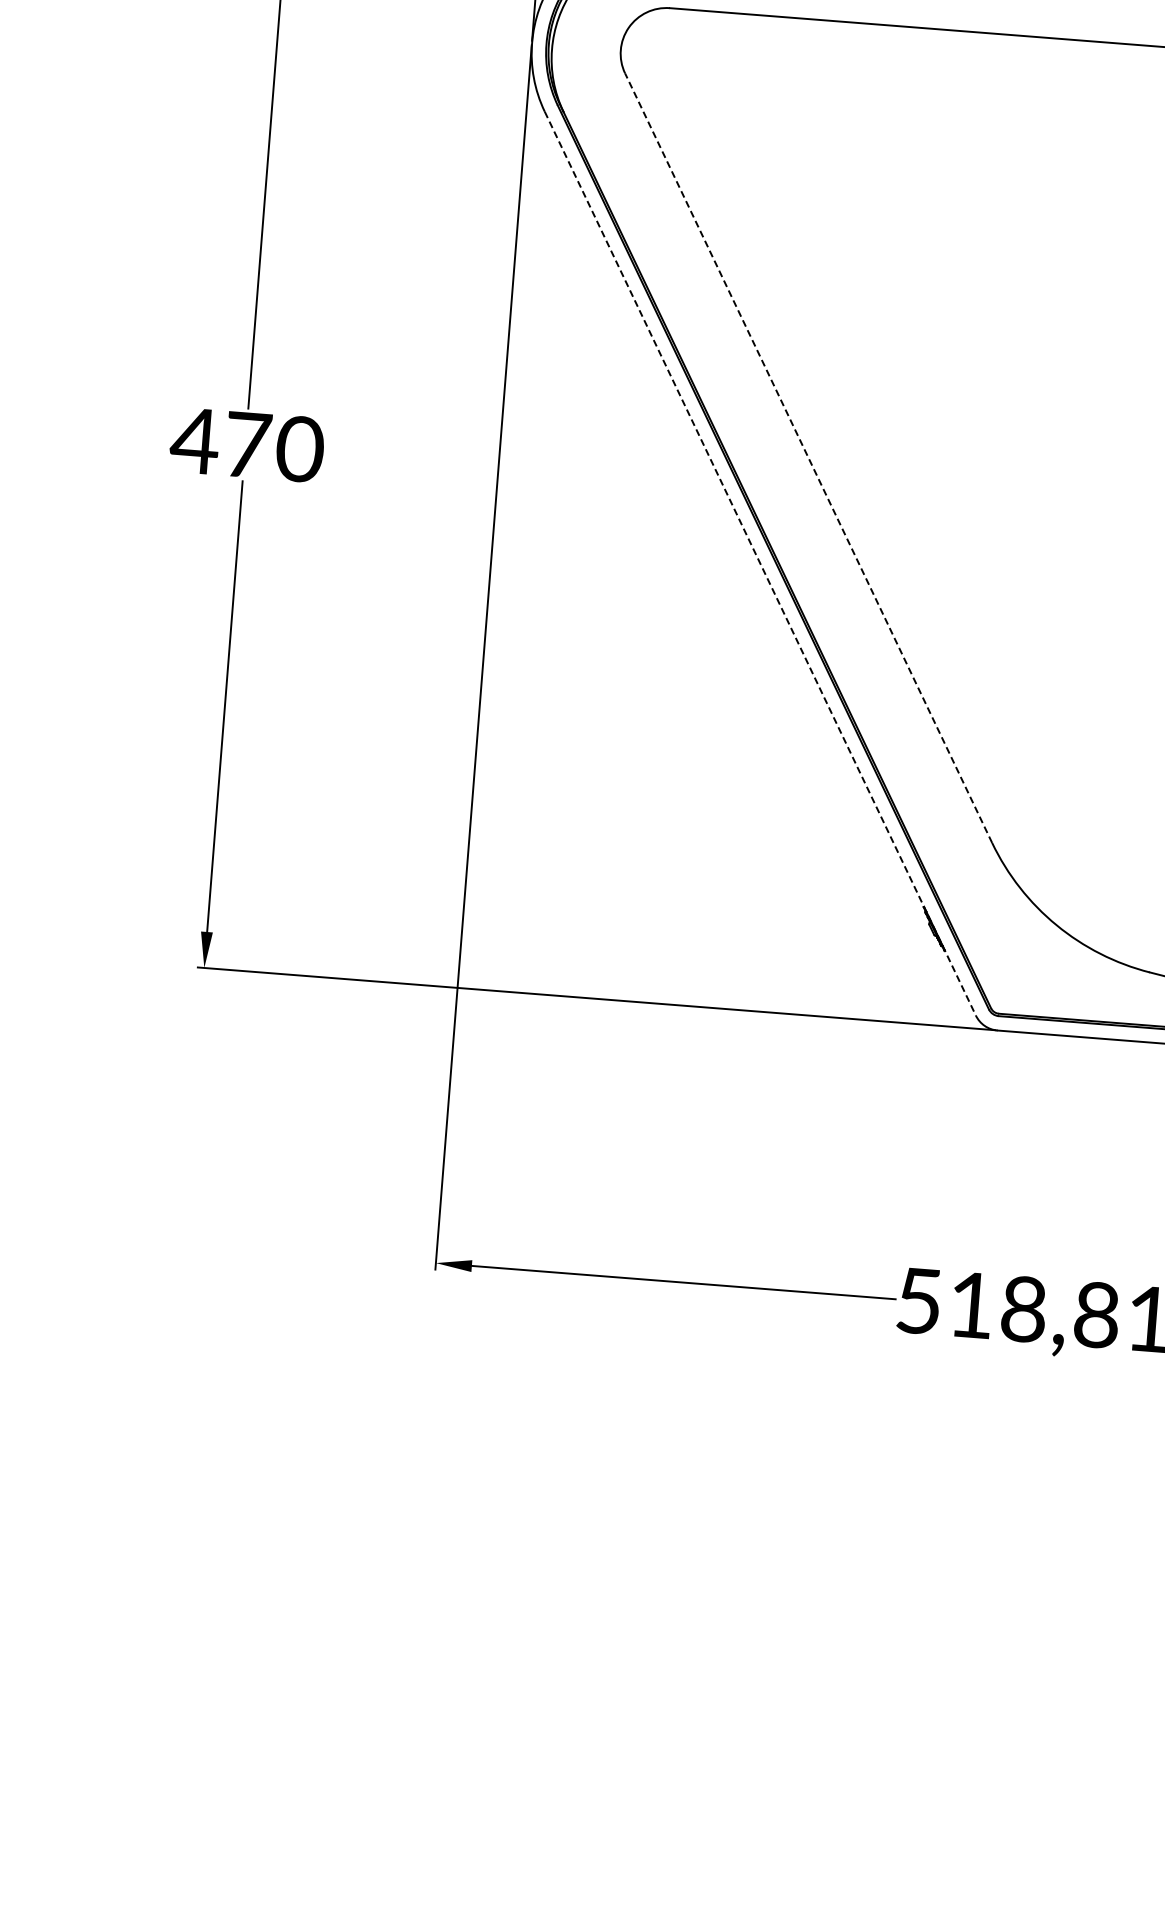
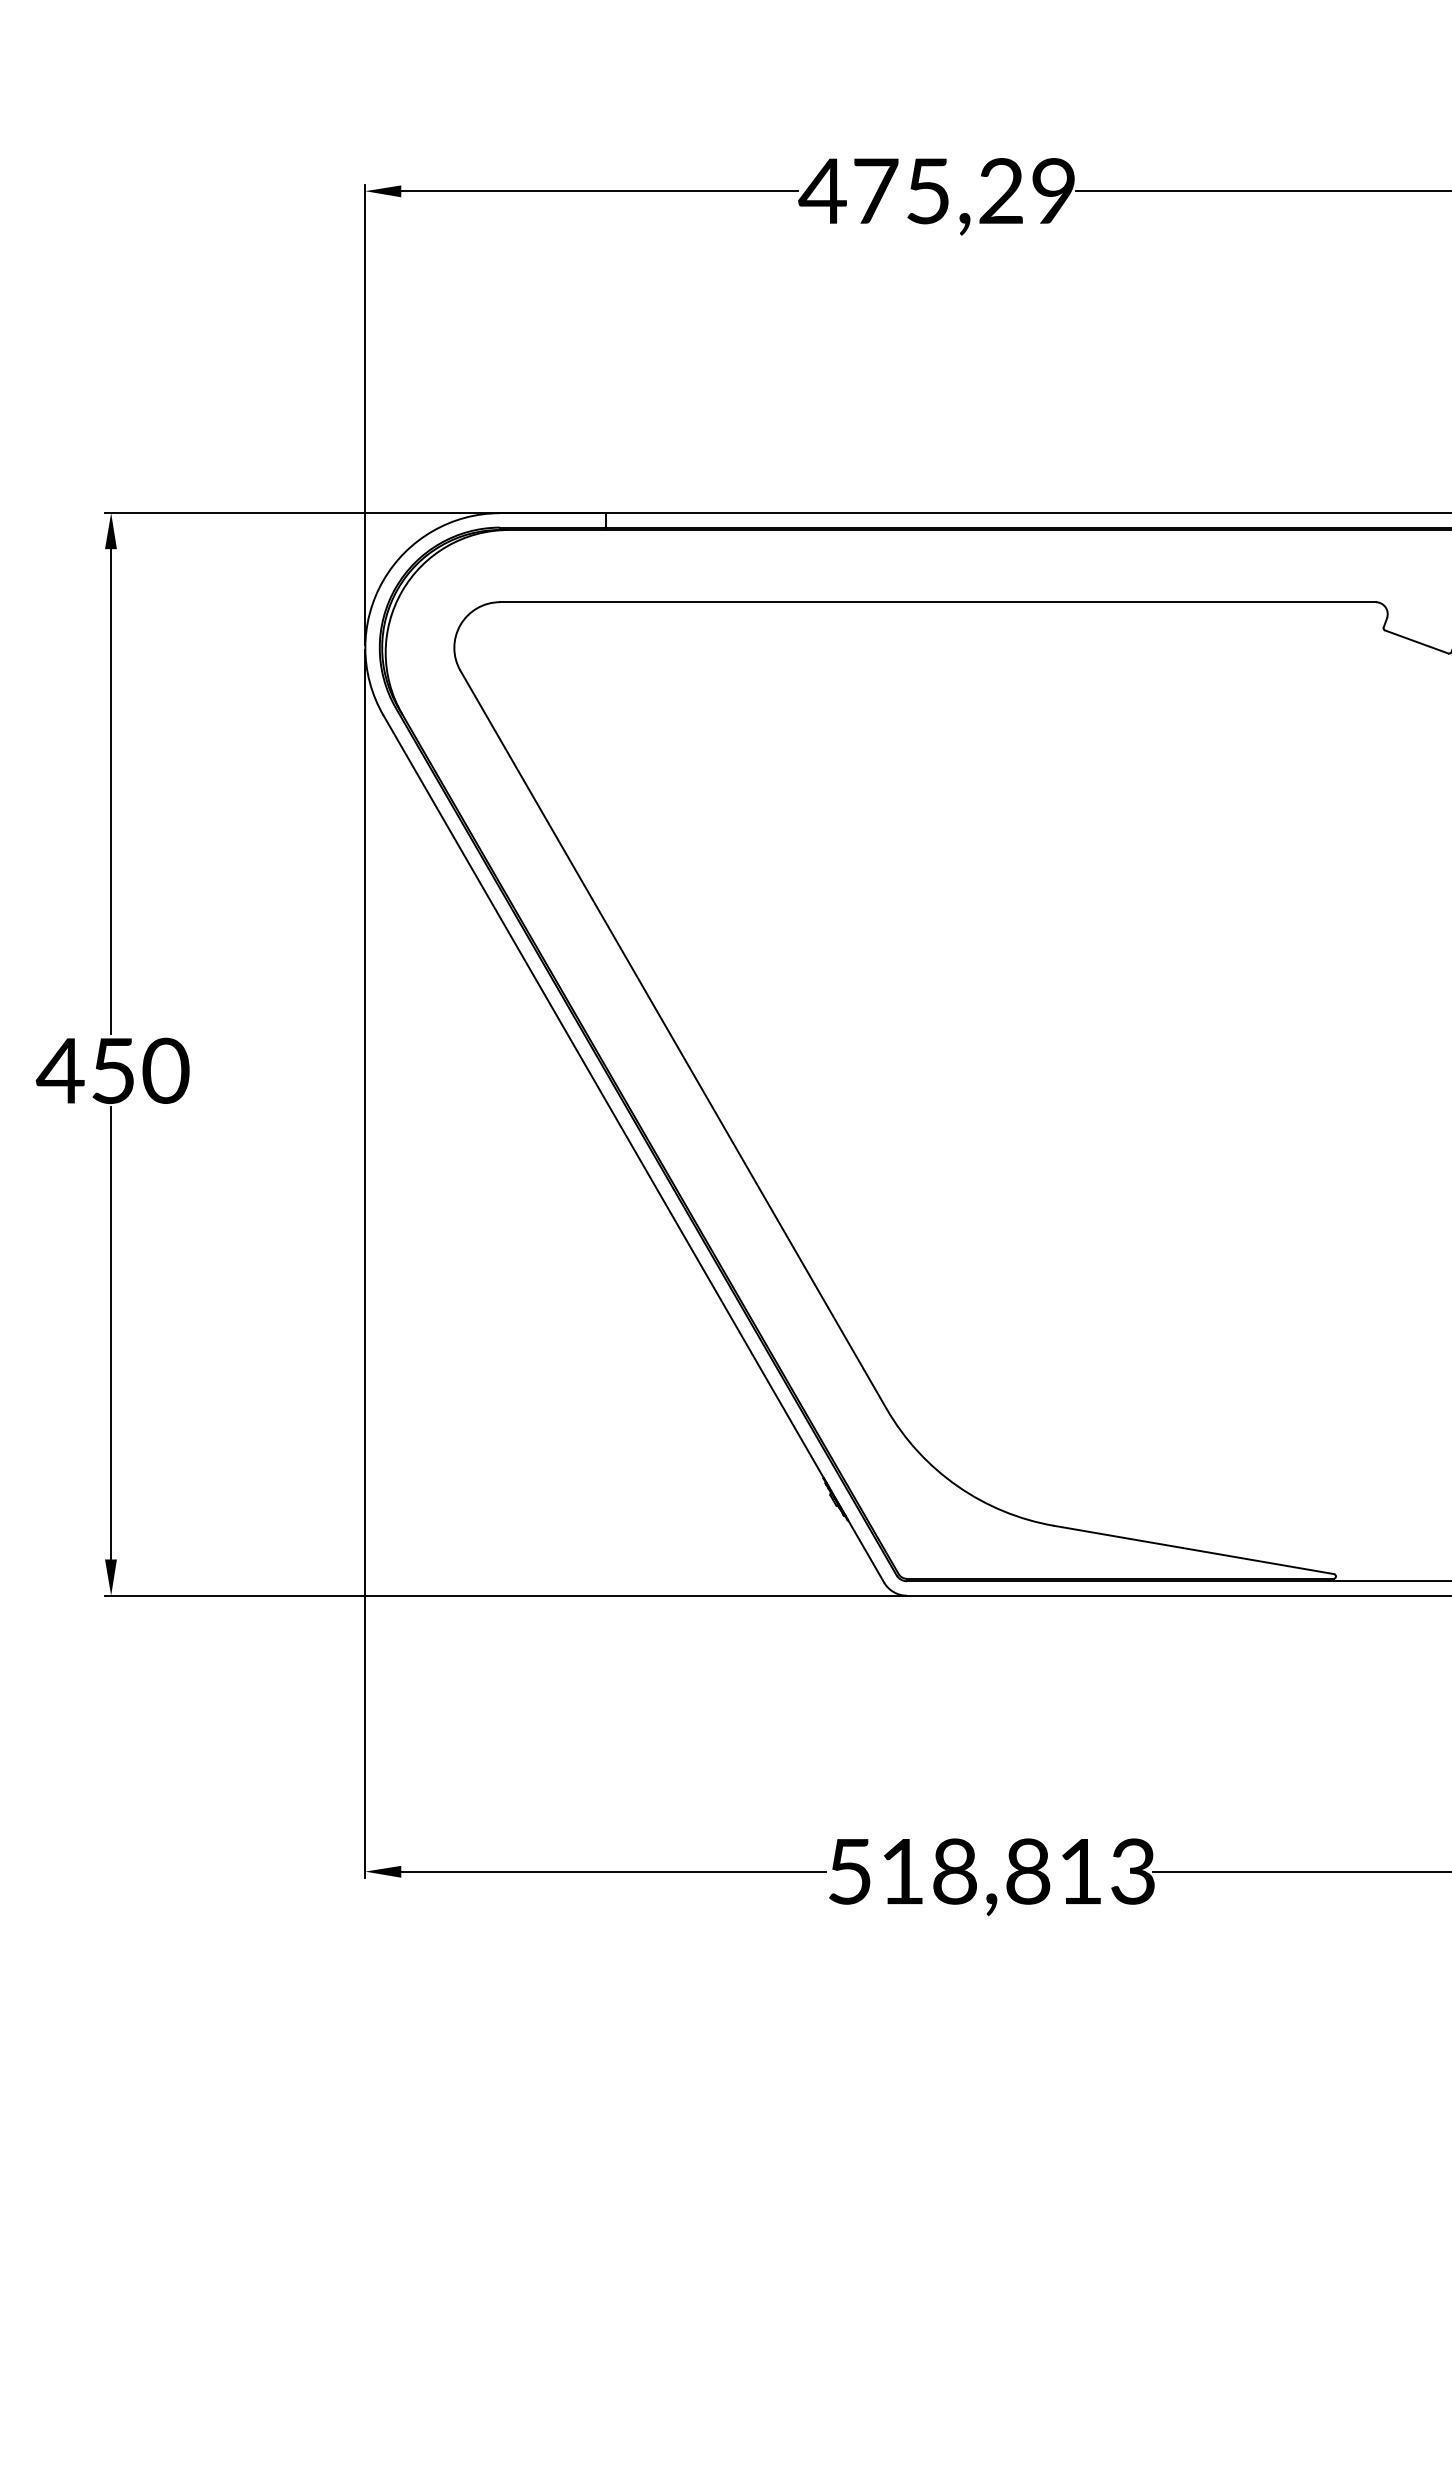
text: (248, 445) -> (114, 1071), 470 -> 450
line: (808, 457) -> (673, 1039), dashed -> solid
line: (760, 563) -> (633, 1148), dashed -> solid

